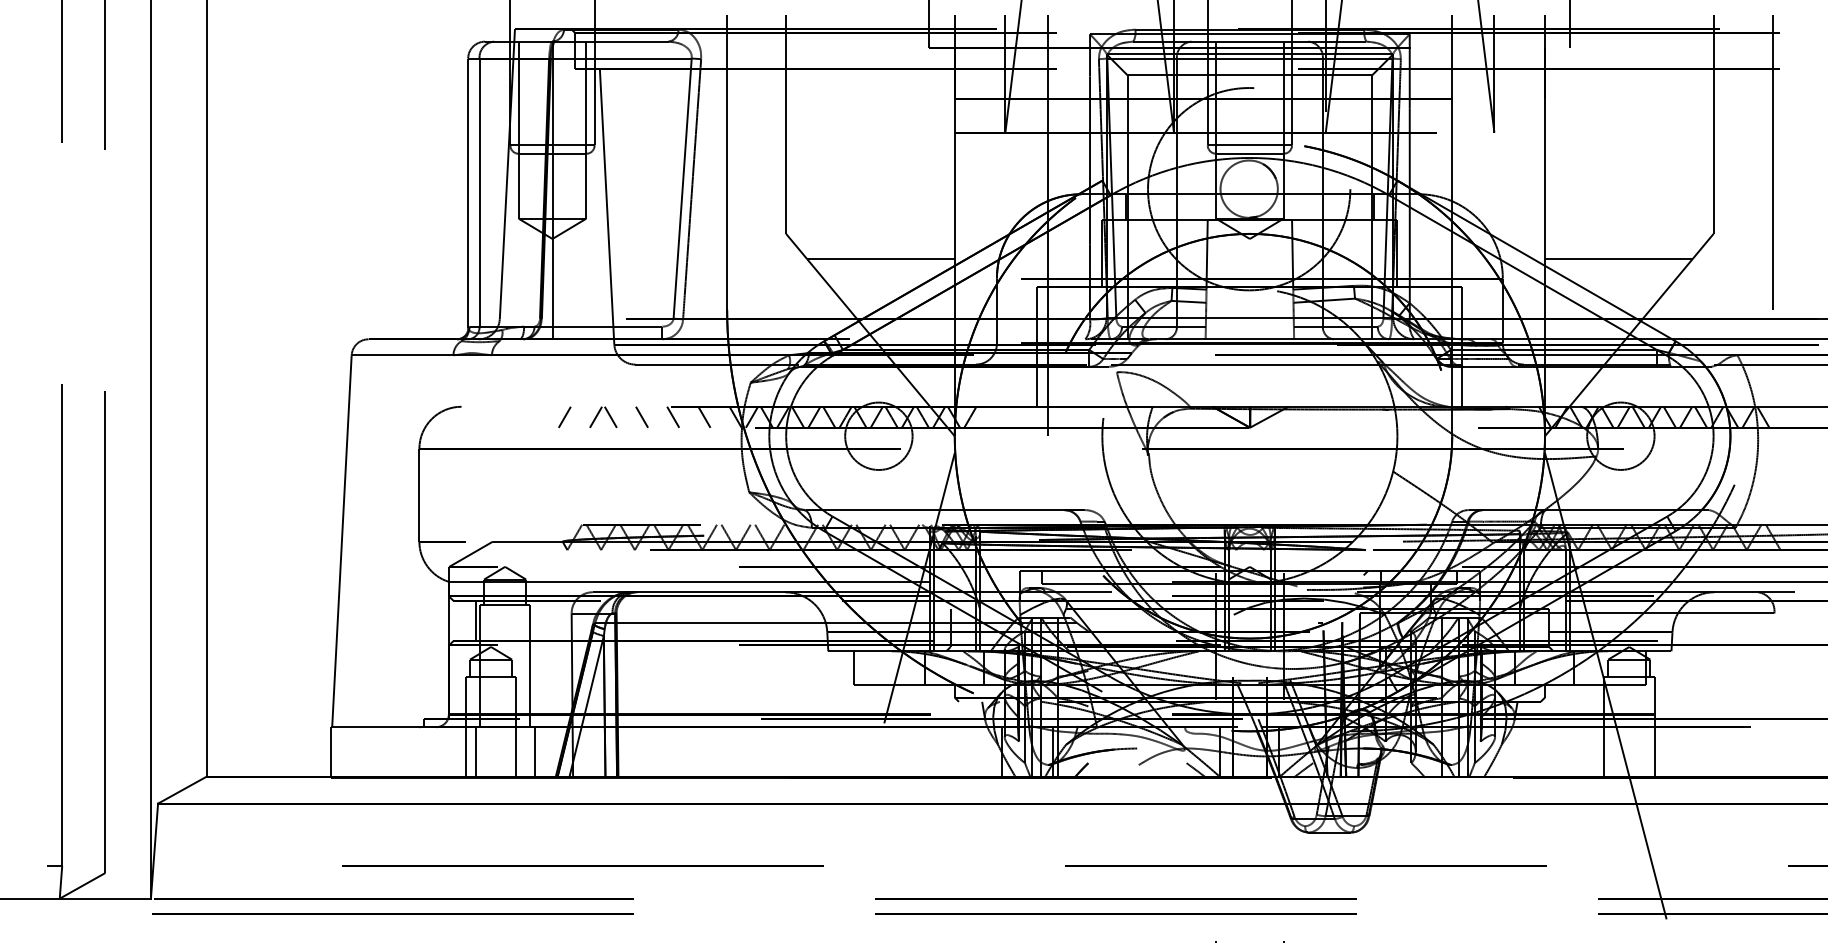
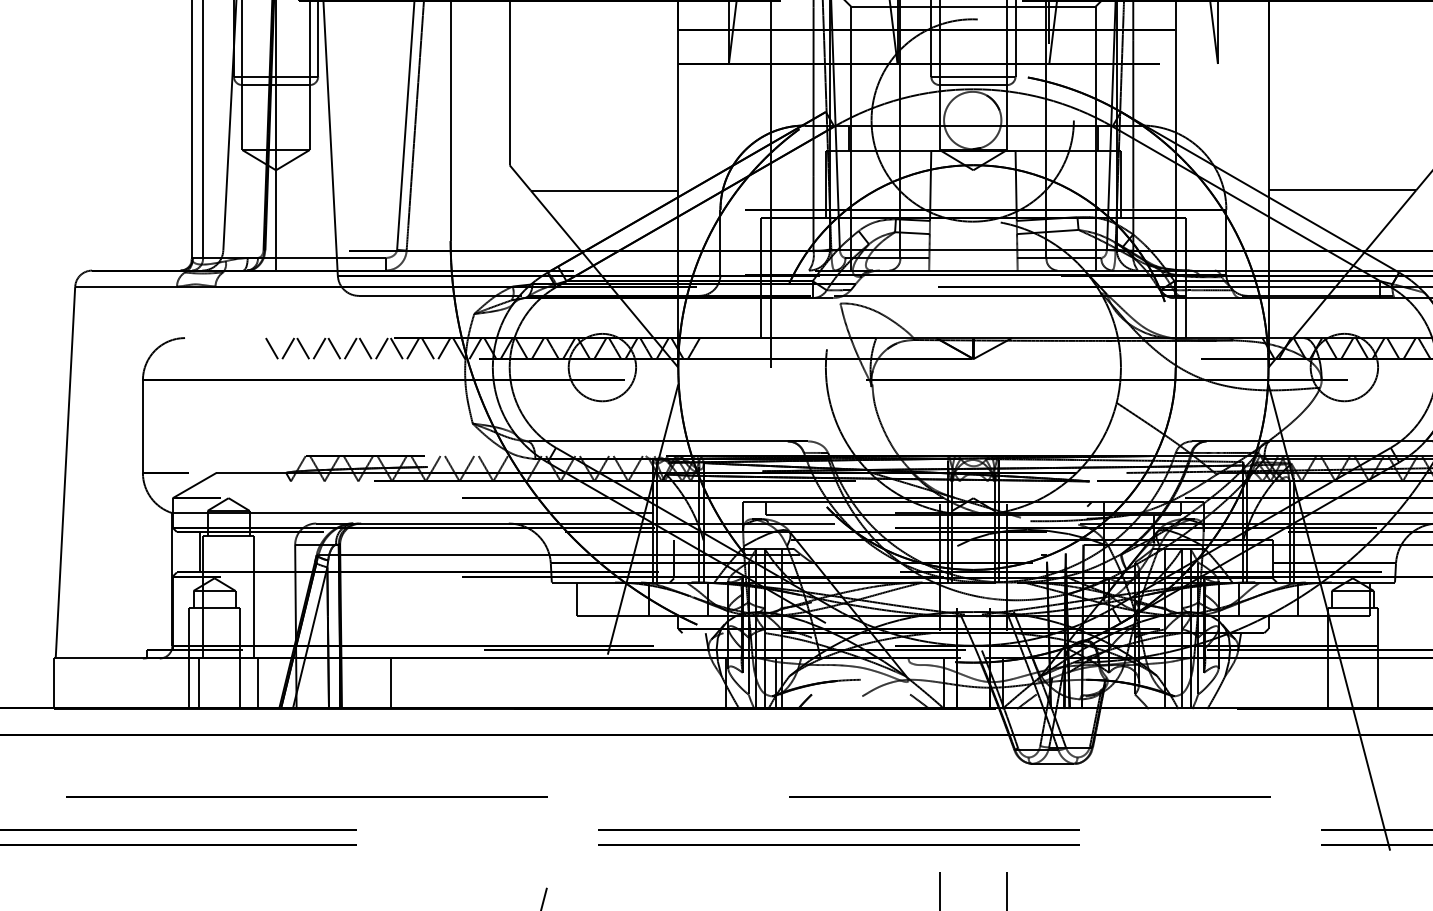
line: (548, 416) -> (272, 347), added
line: (579, 416) -> (303, 347), added
line: (627, 416) -> (351, 347), added
line: (658, 416) -> (382, 347), added
line: (689, 416) -> (413, 347), added
line: (720, 416) -> (444, 347), added
line: (667, 752) -> (391, 683), added

